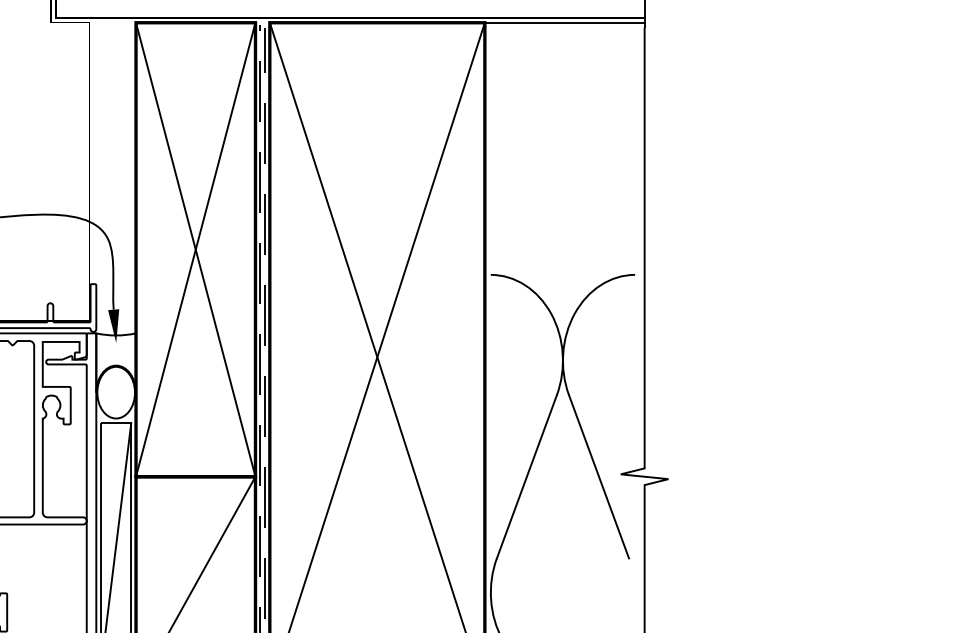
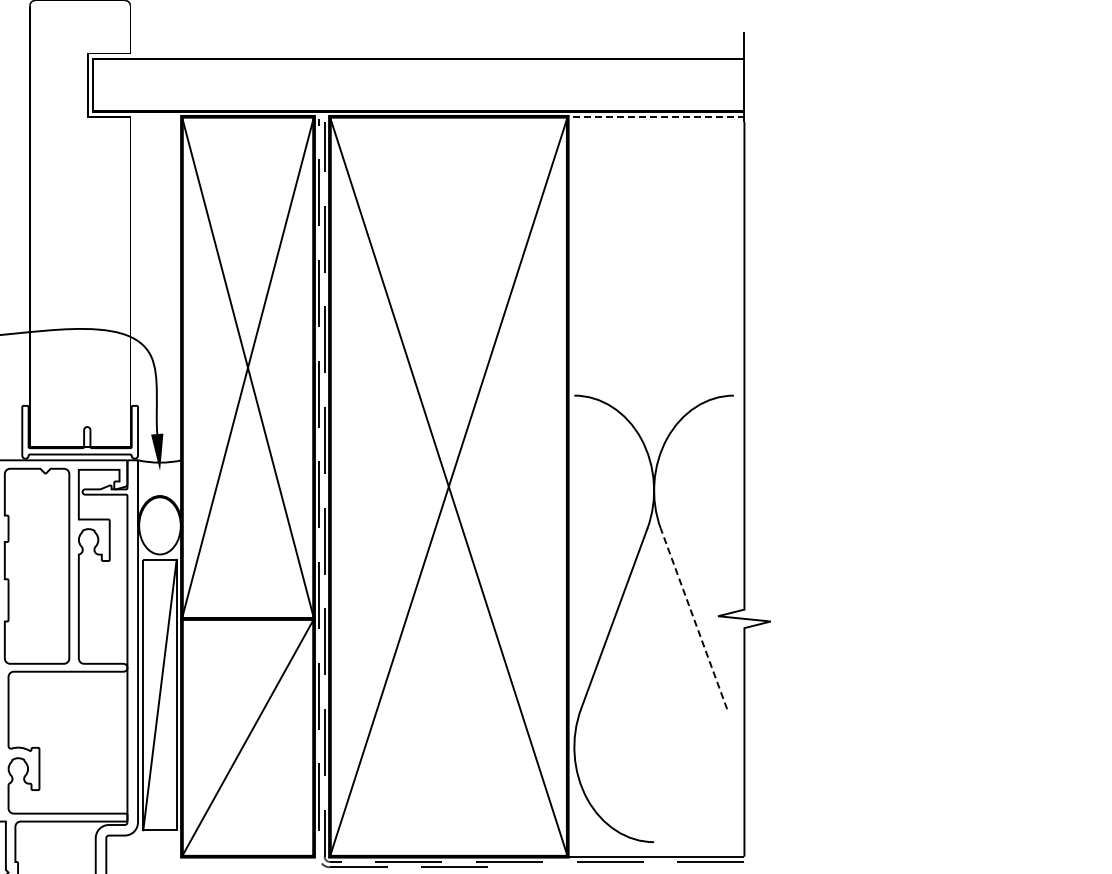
line: (562, 22) -> (653, 116), solid -> dashed
line: (598, 476) -> (693, 618), solid -> dashed

